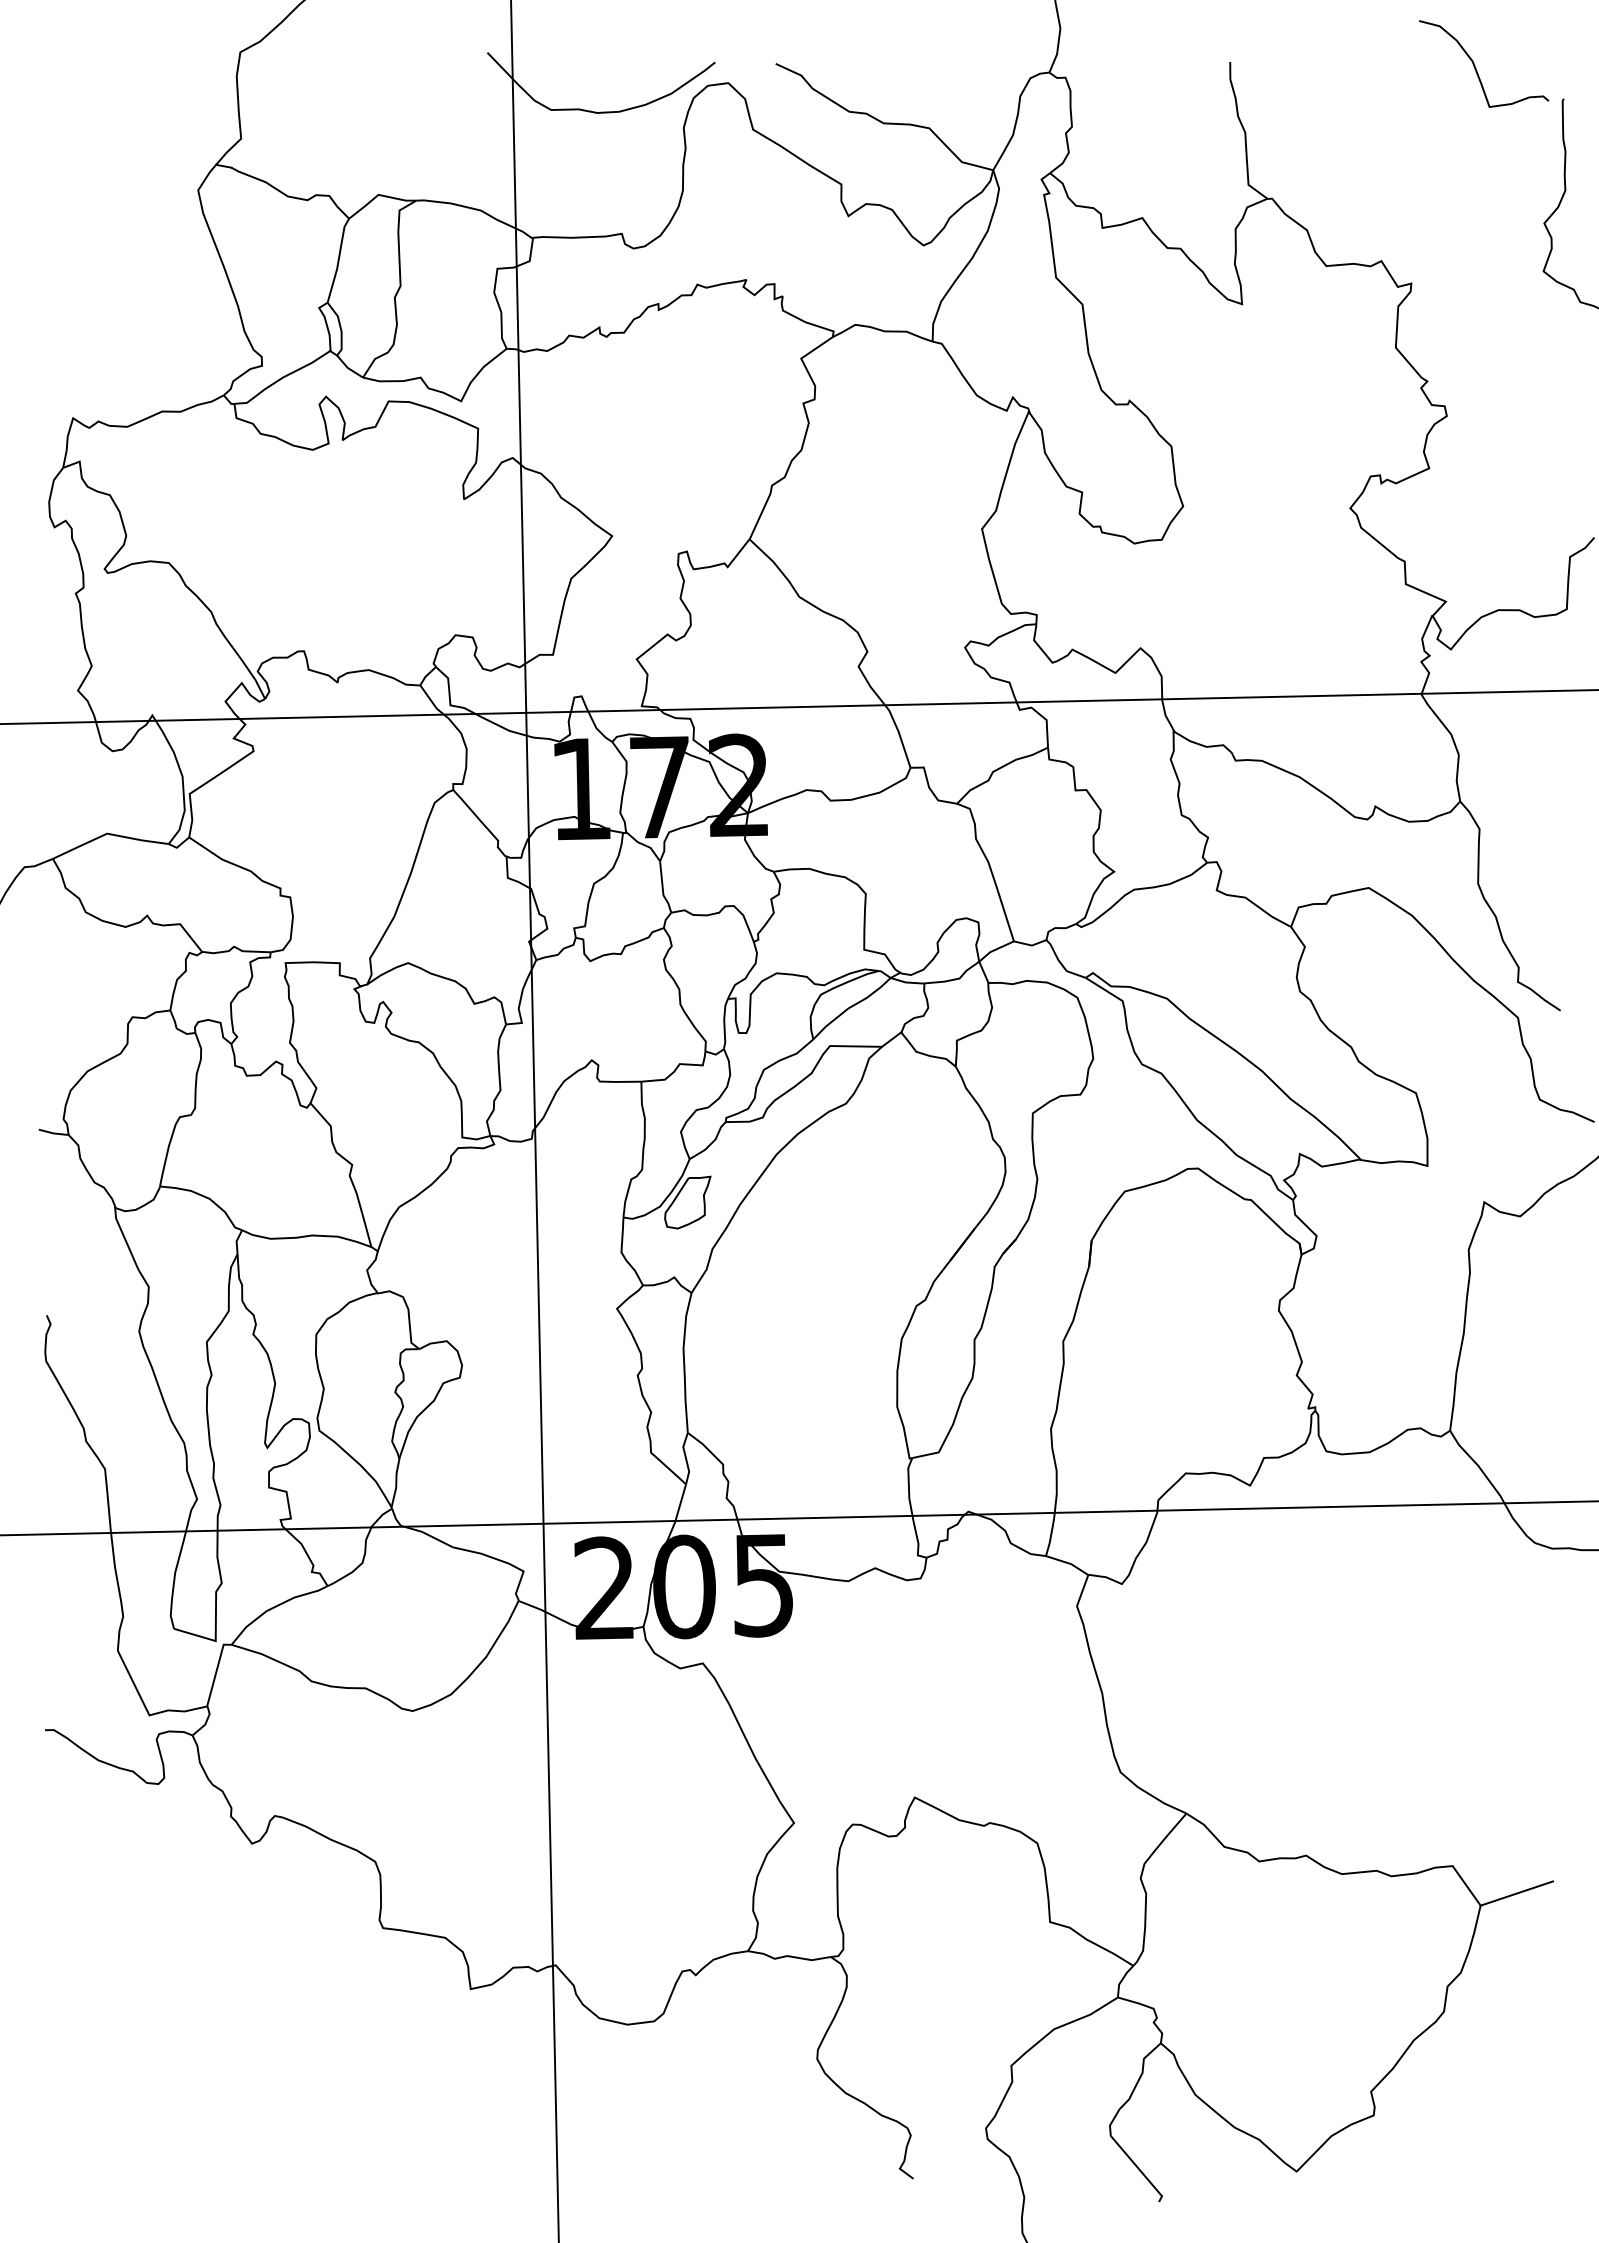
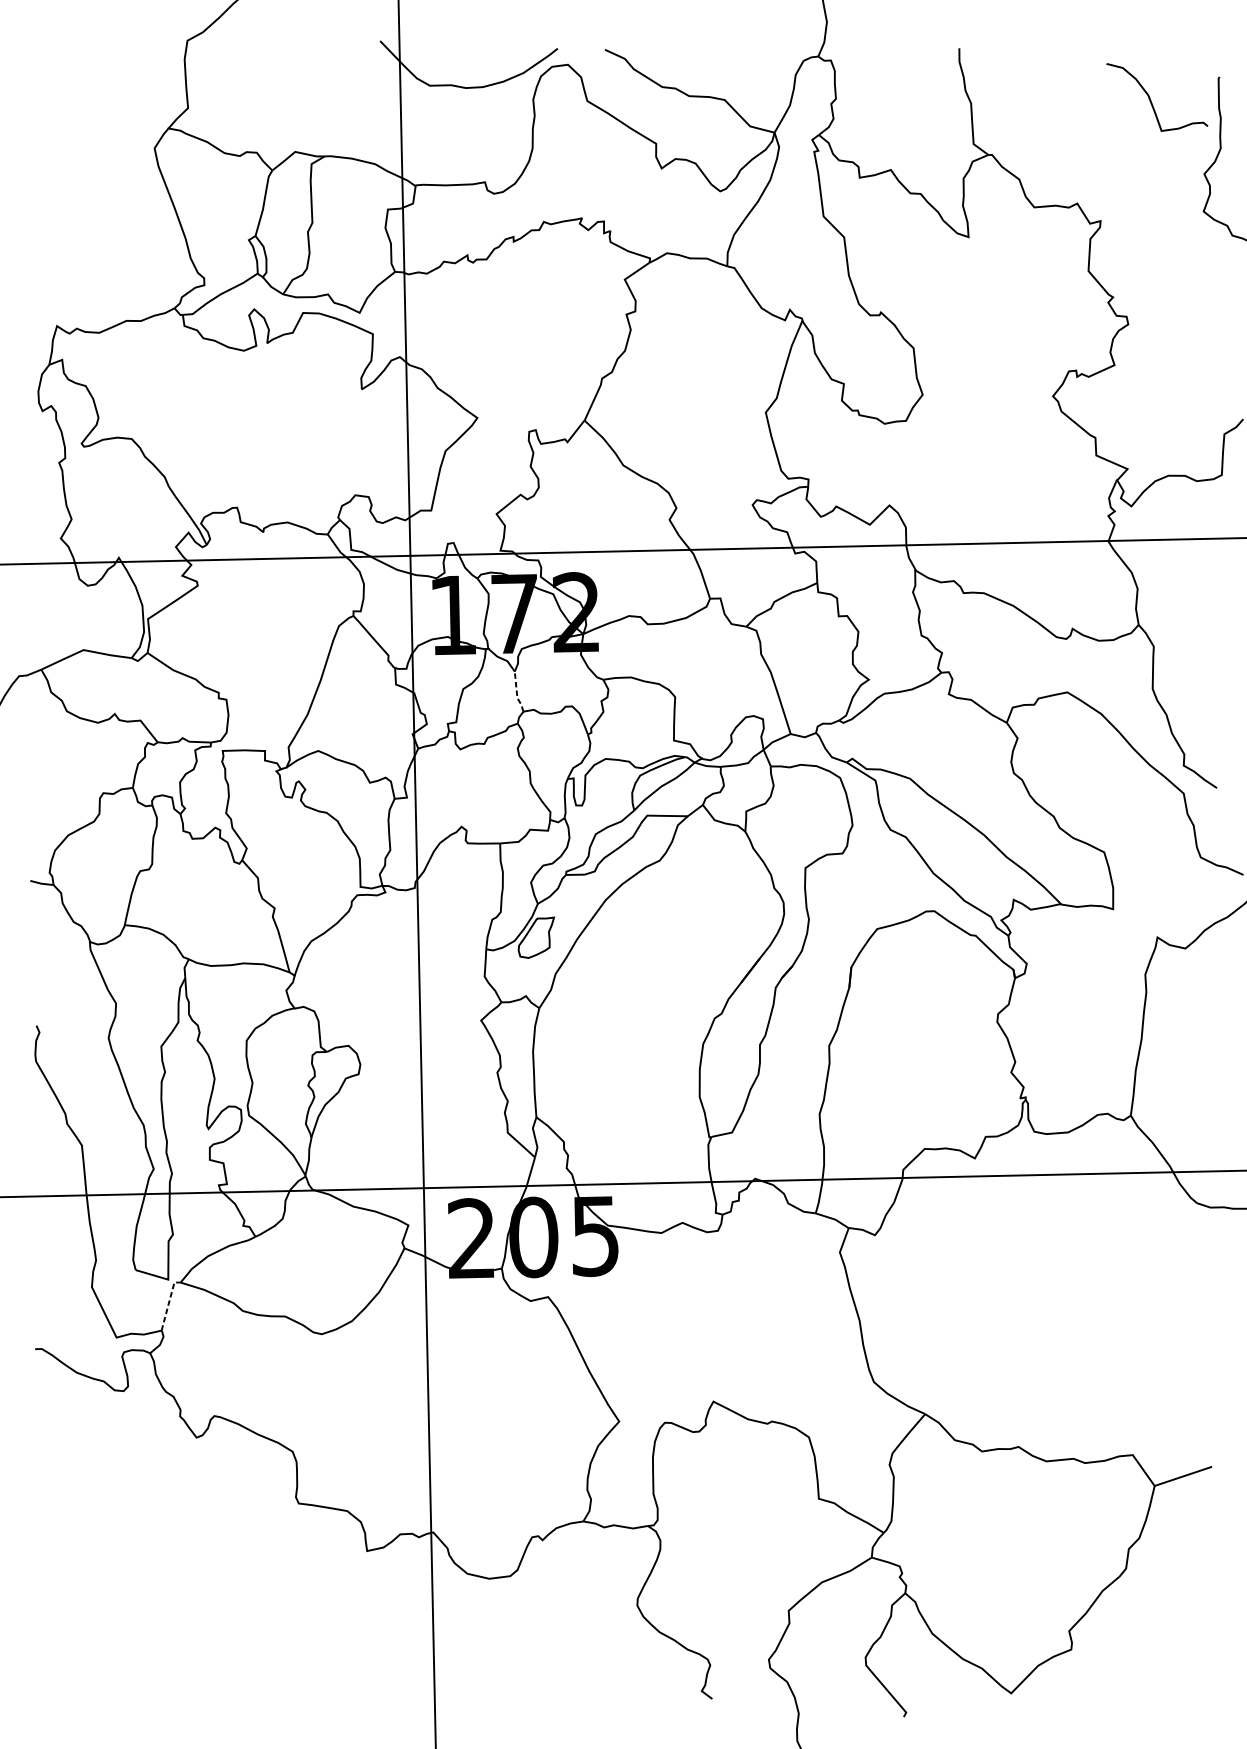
curve: (1475, 65) -> (1150, 98), moved
line: (662, 888) -> (516, 692), solid -> dashed
line: (216, 1671) -> (168, 1303), solid -> dashed

